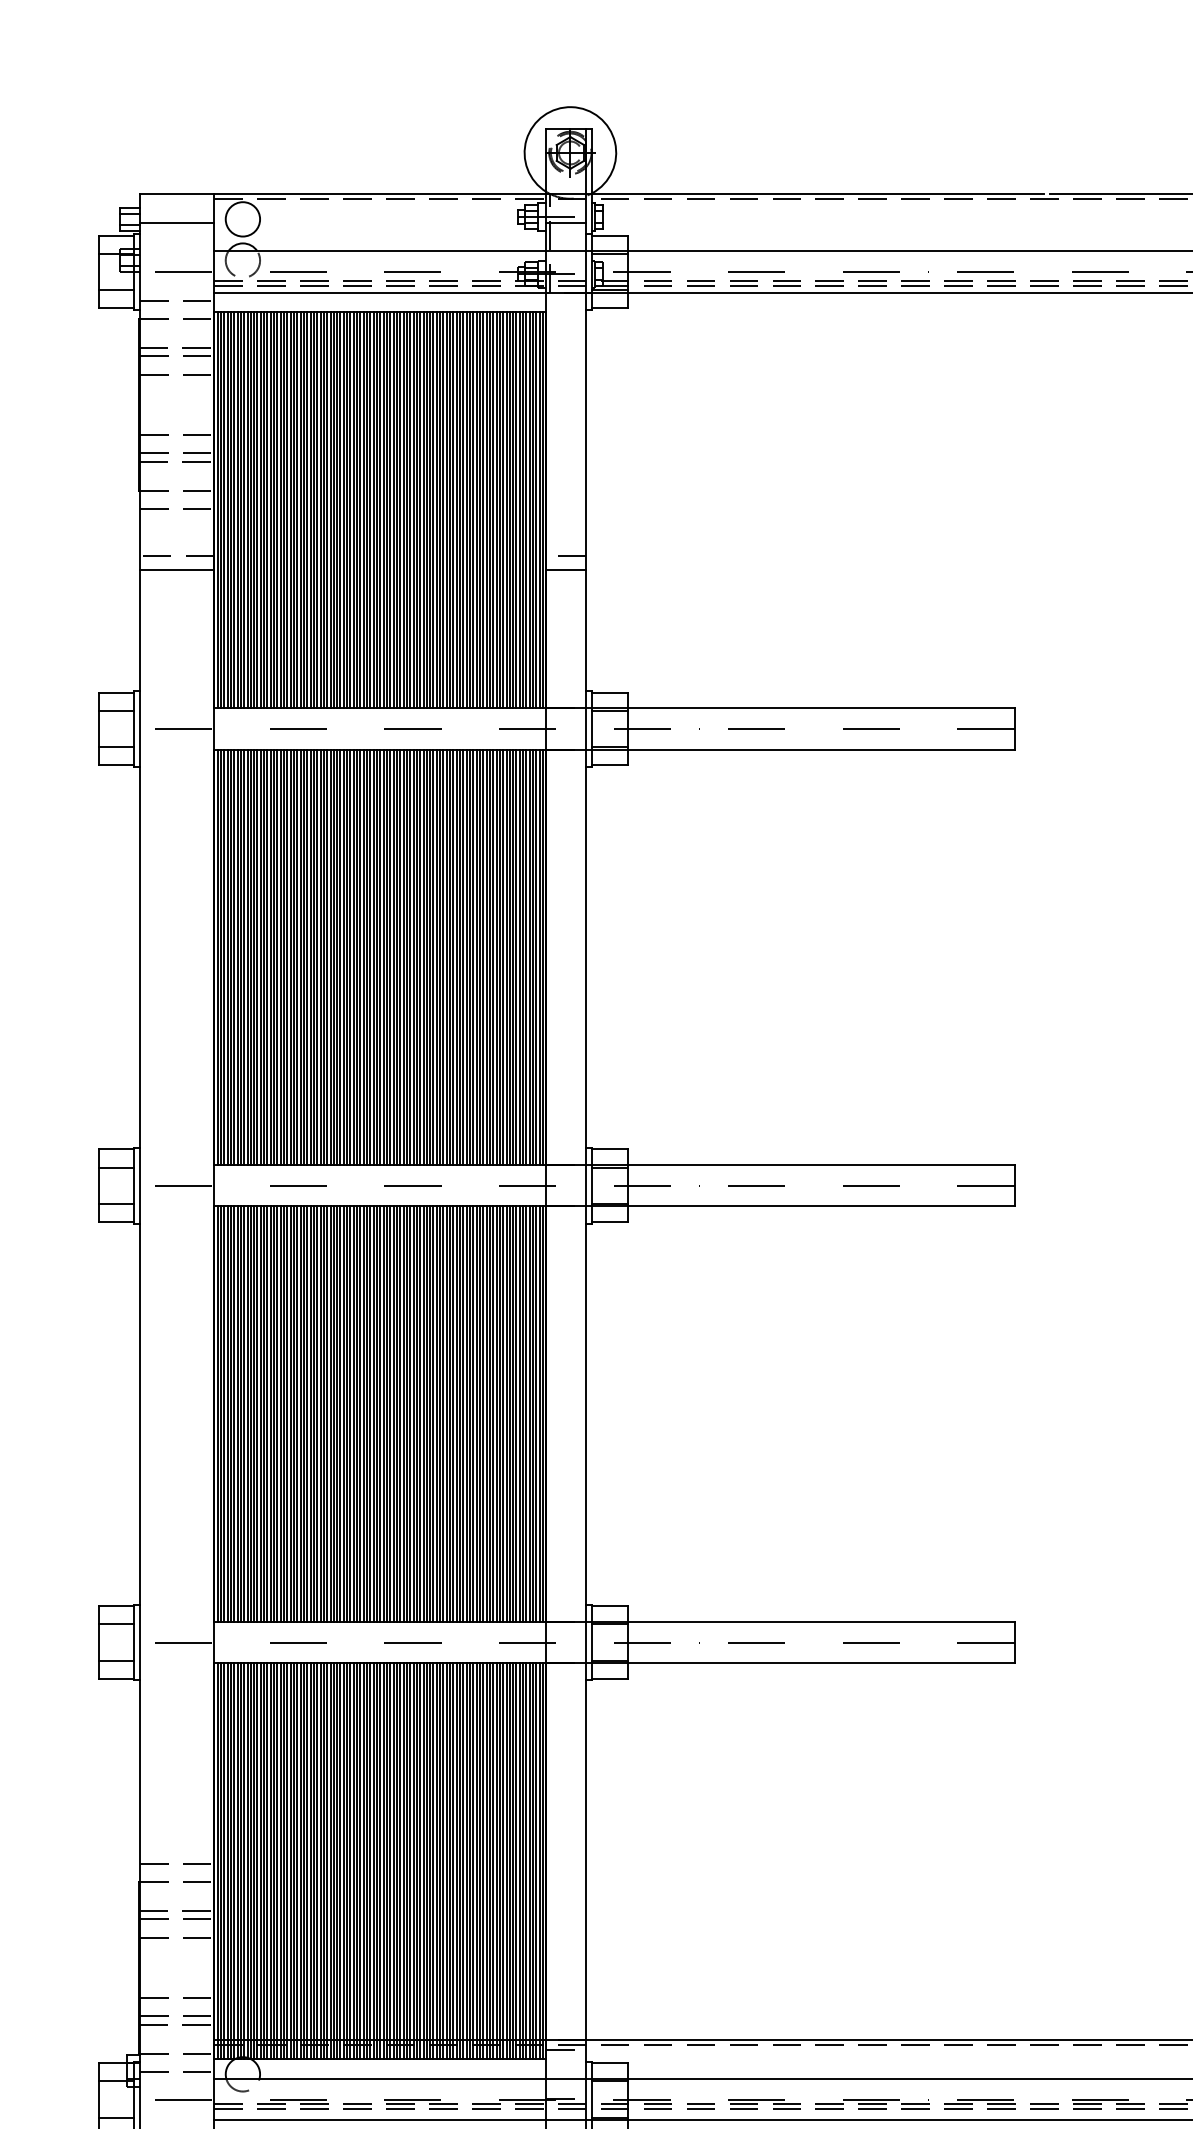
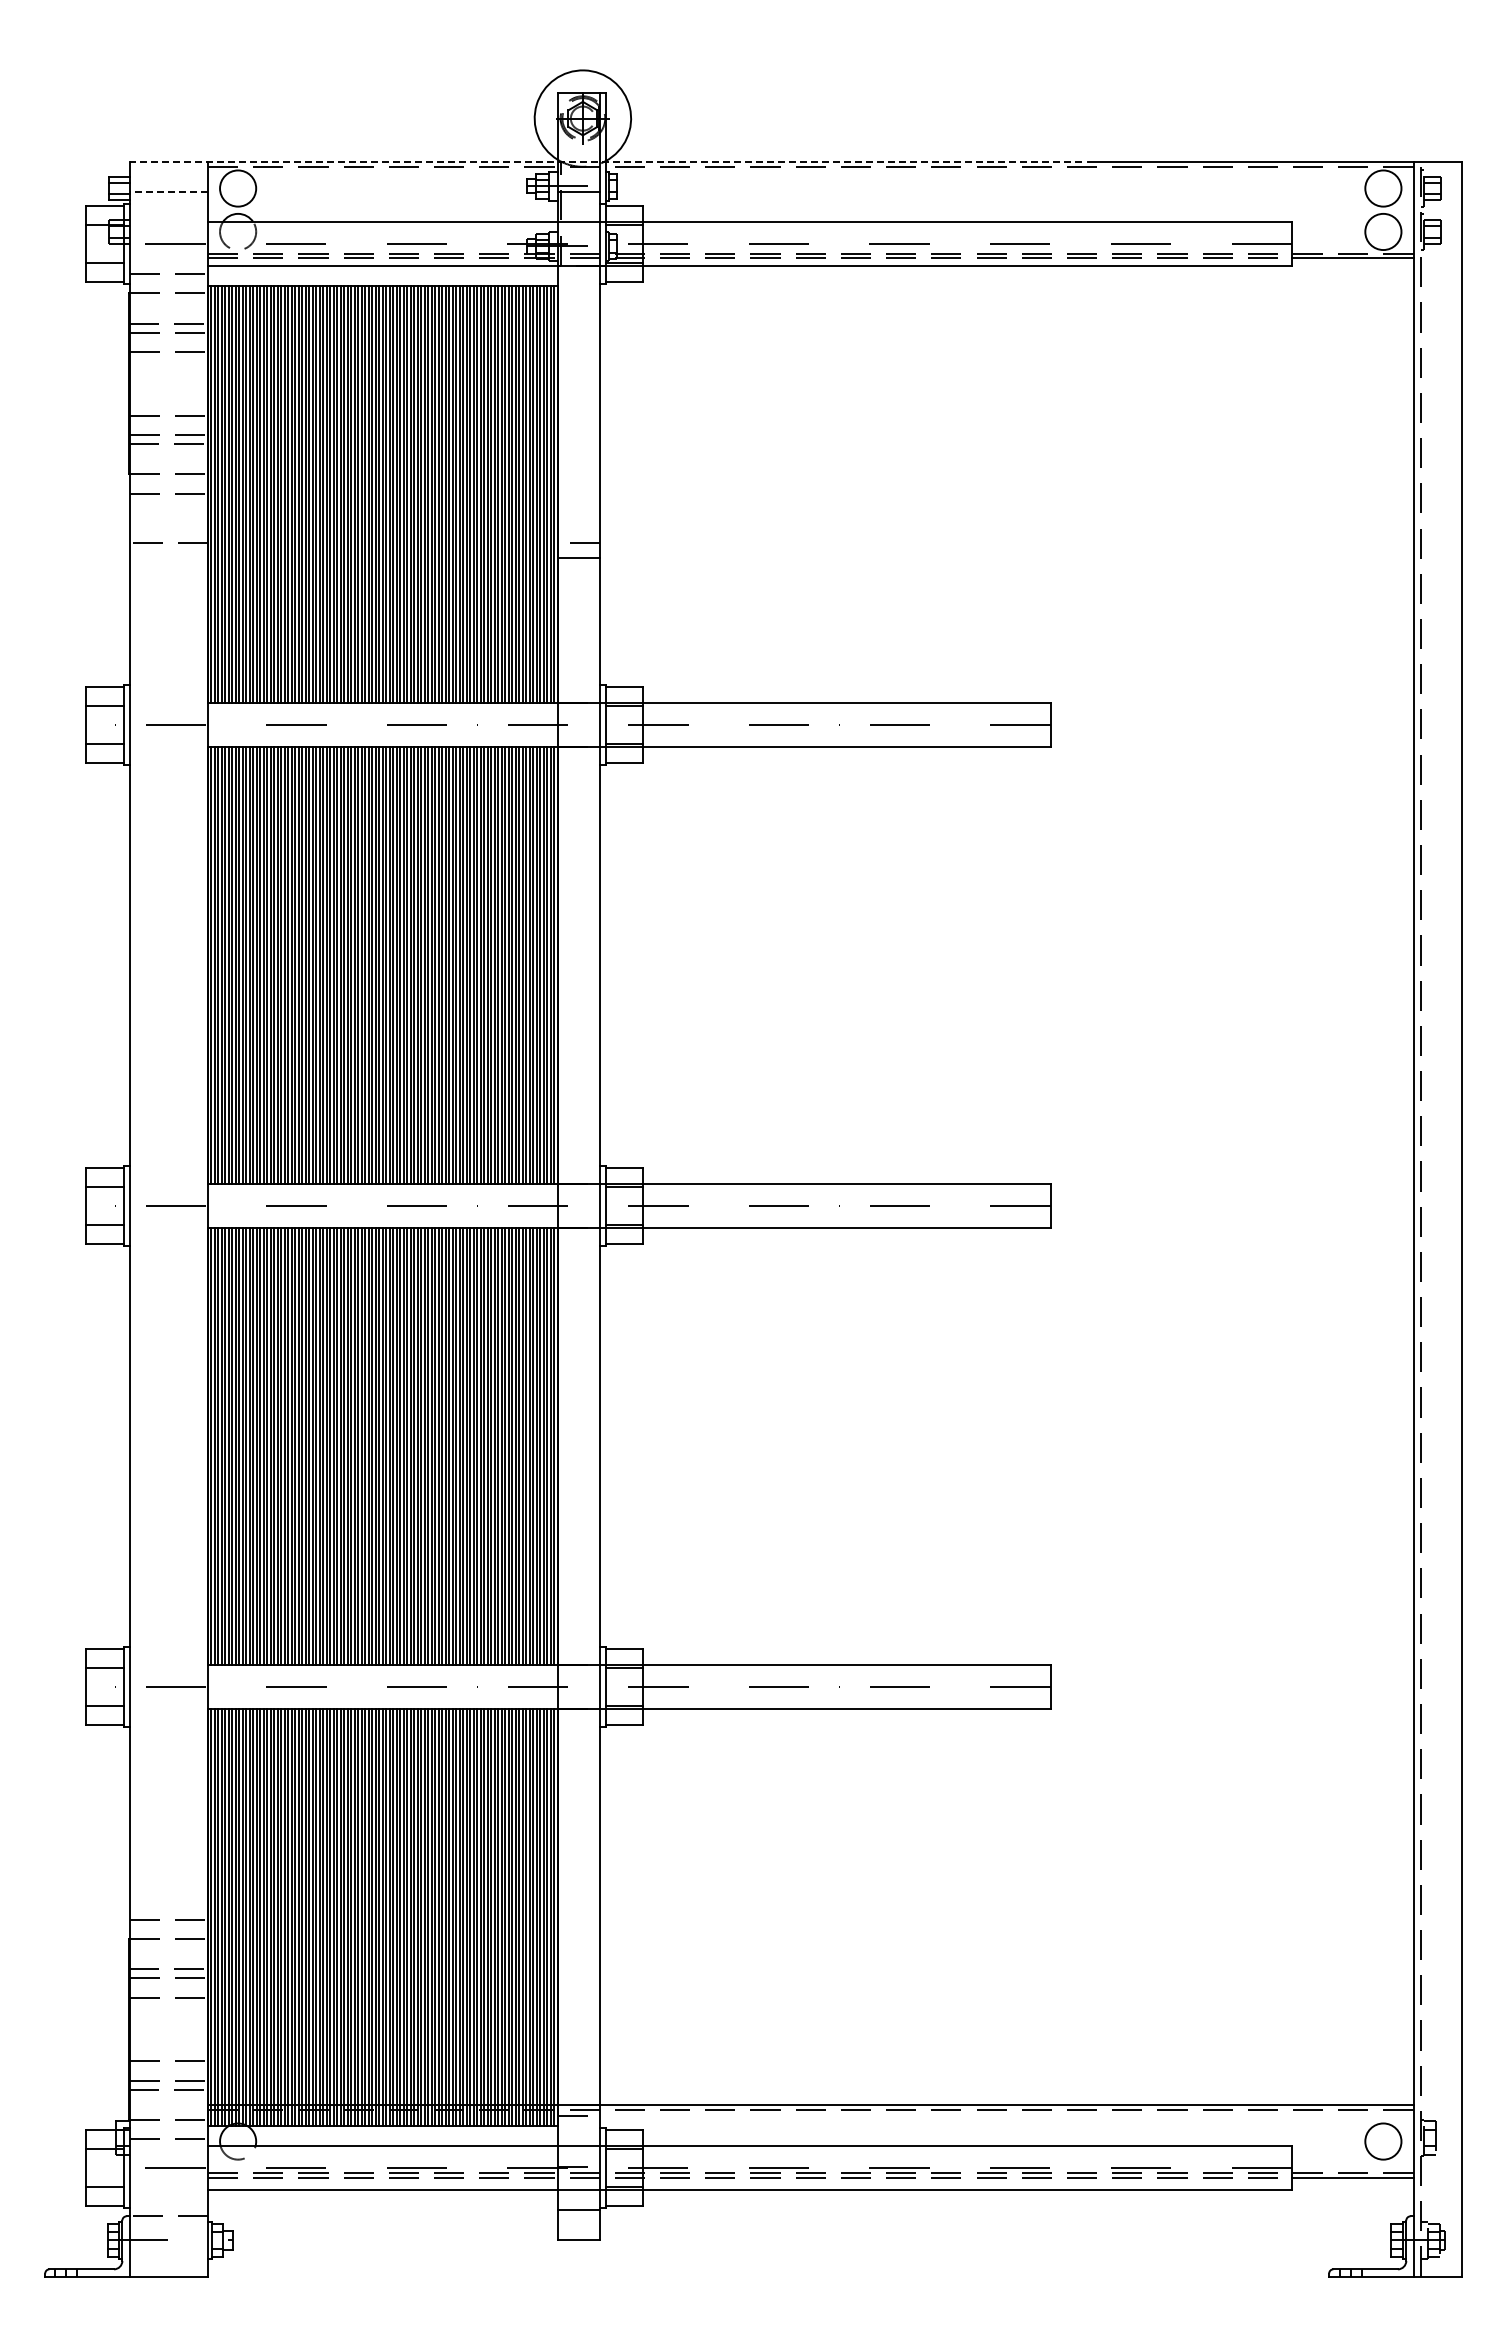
line: (591, 194) -> (605, 162), solid -> dashed
line: (176, 223) -> (168, 192), solid -> dashed
line: (176, 569) -> (168, 557), removed

